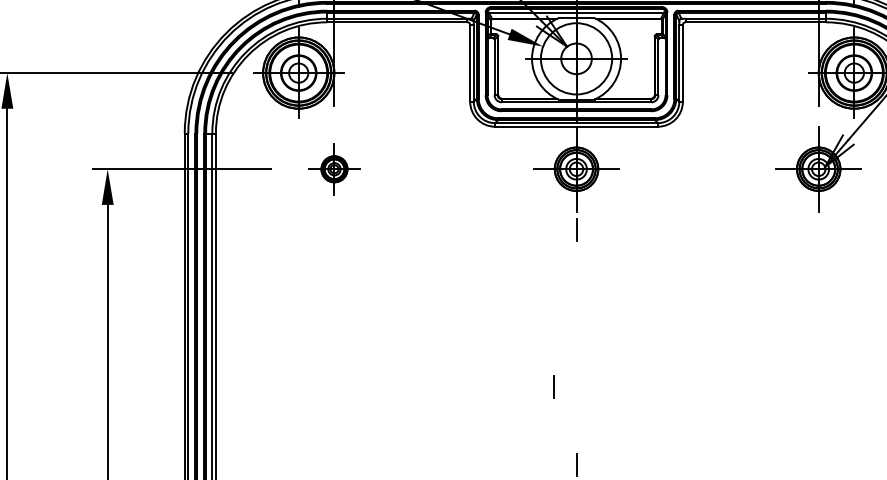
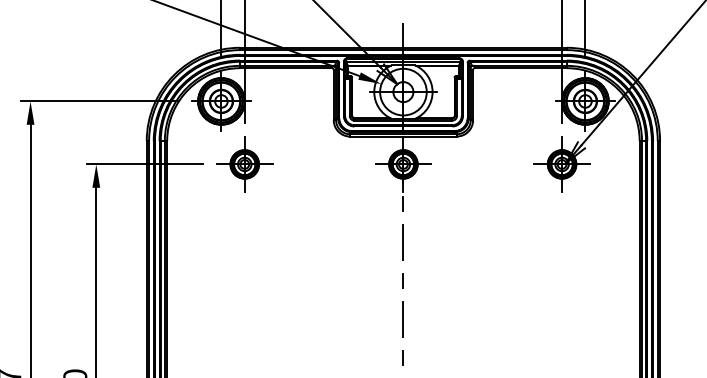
part: (333, 169) -> (244, 164), size x1.67
line: (576, 288) -> (403, 242), added
line: (552, 386) -> (402, 280), moved
line: (576, 405) -> (403, 319), added

